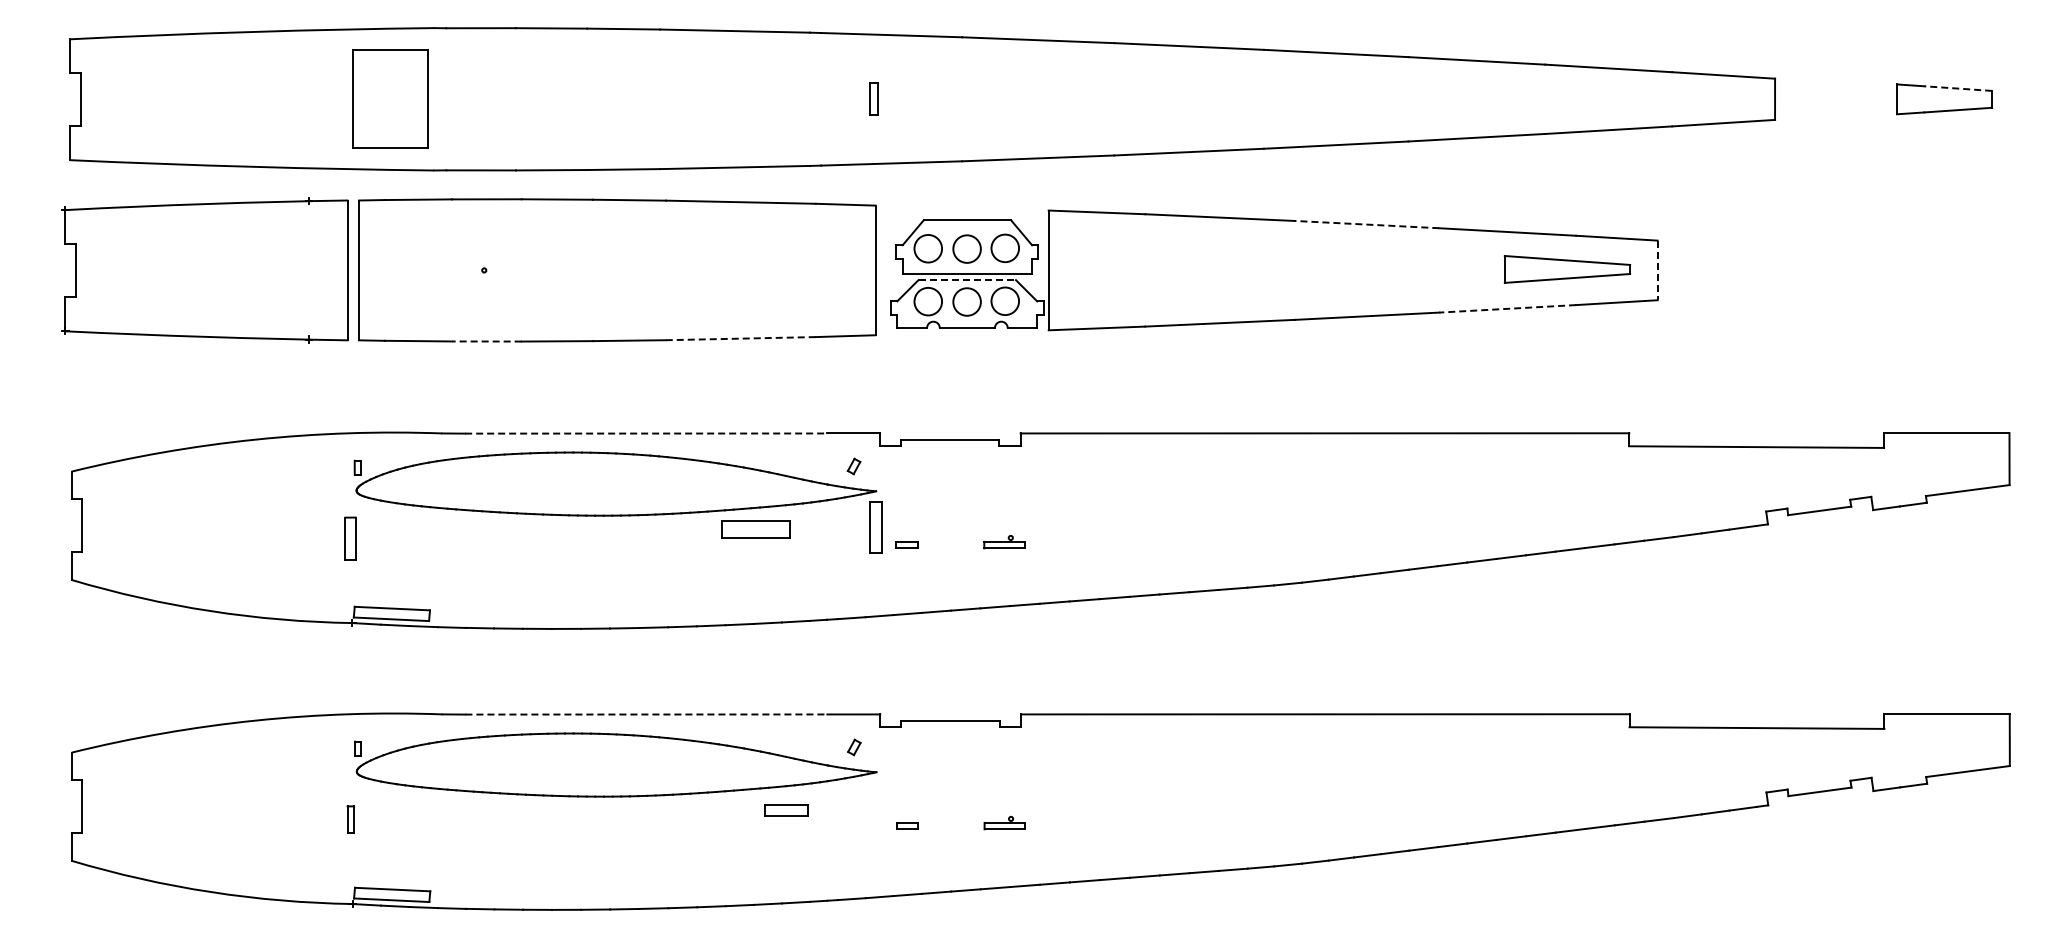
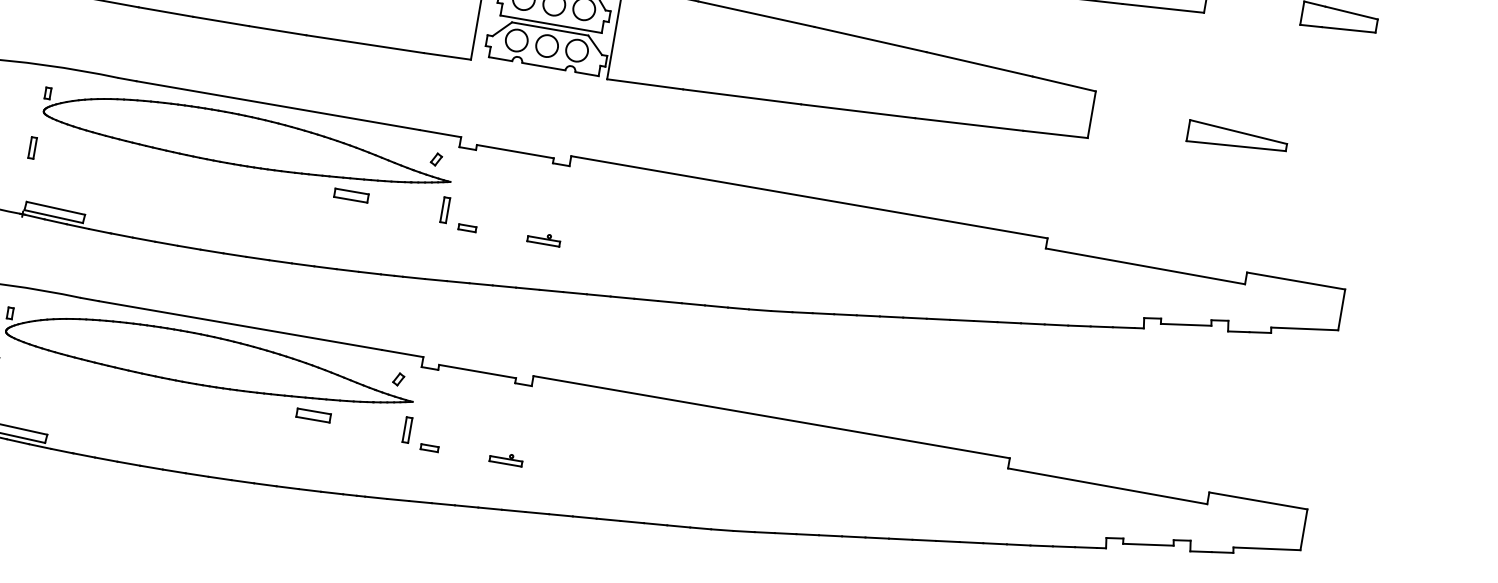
line: (1958, 88) -> (1351, 13), dashed -> solid
line: (1366, 224) -> (870, 39), dashed -> solid
part: (1567, 269) -> (1237, 139), moved
line: (1657, 270) -> (1091, 114), dashed -> solid
line: (967, 280) -> (550, 29), dashed -> solid
line: (1507, 308) -> (969, 124), dashed -> solid
line: (740, 338) -> (364, 44), dashed -> solid
line: (486, 341) -> (165, 12), dashed -> solid
line: (646, 433) -> (278, 105), dashed -> solid
part: (875, 527) -> (444, 210), size x0.62
part: (756, 529) -> (351, 195), size x0.62
part: (350, 538) -> (32, 147), size x0.62
line: (646, 714) -> (240, 325), dashed -> solid
part: (876, 808) -> (407, 430), added
part: (786, 810) -> (313, 415), moved

